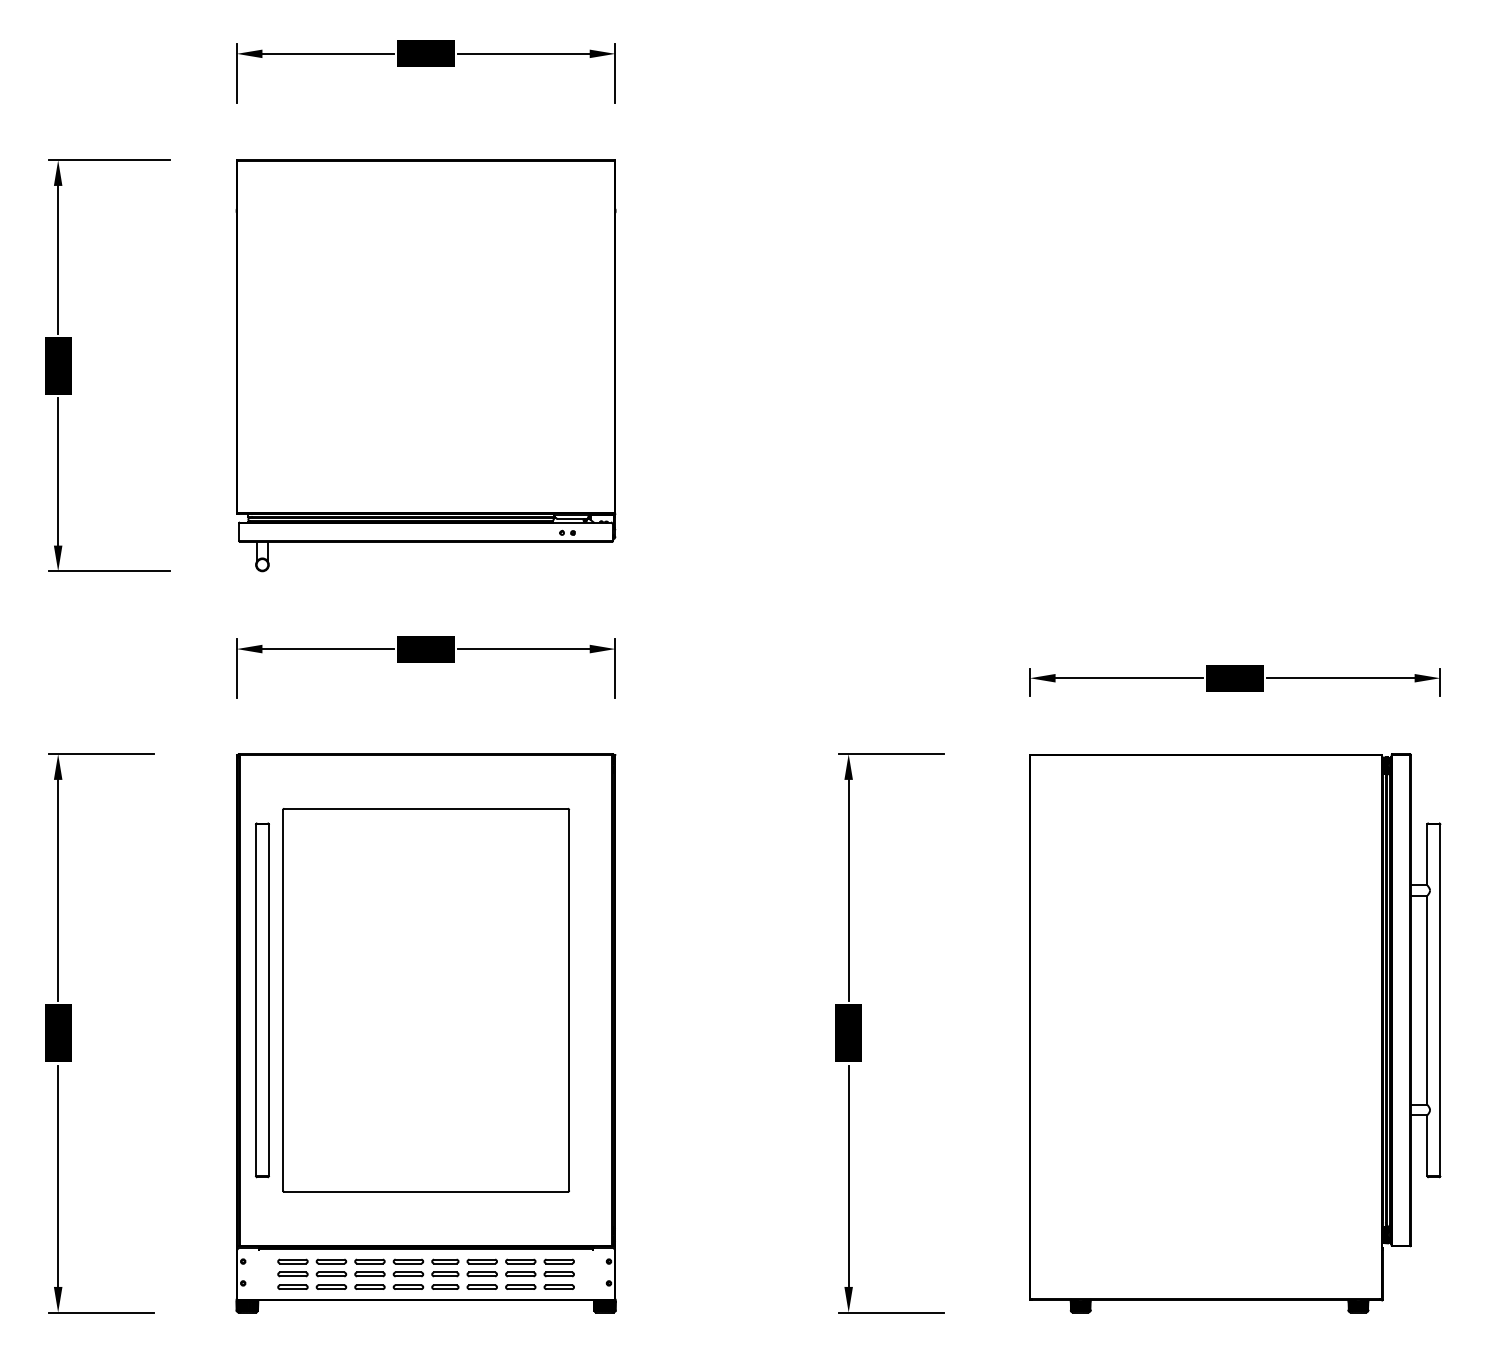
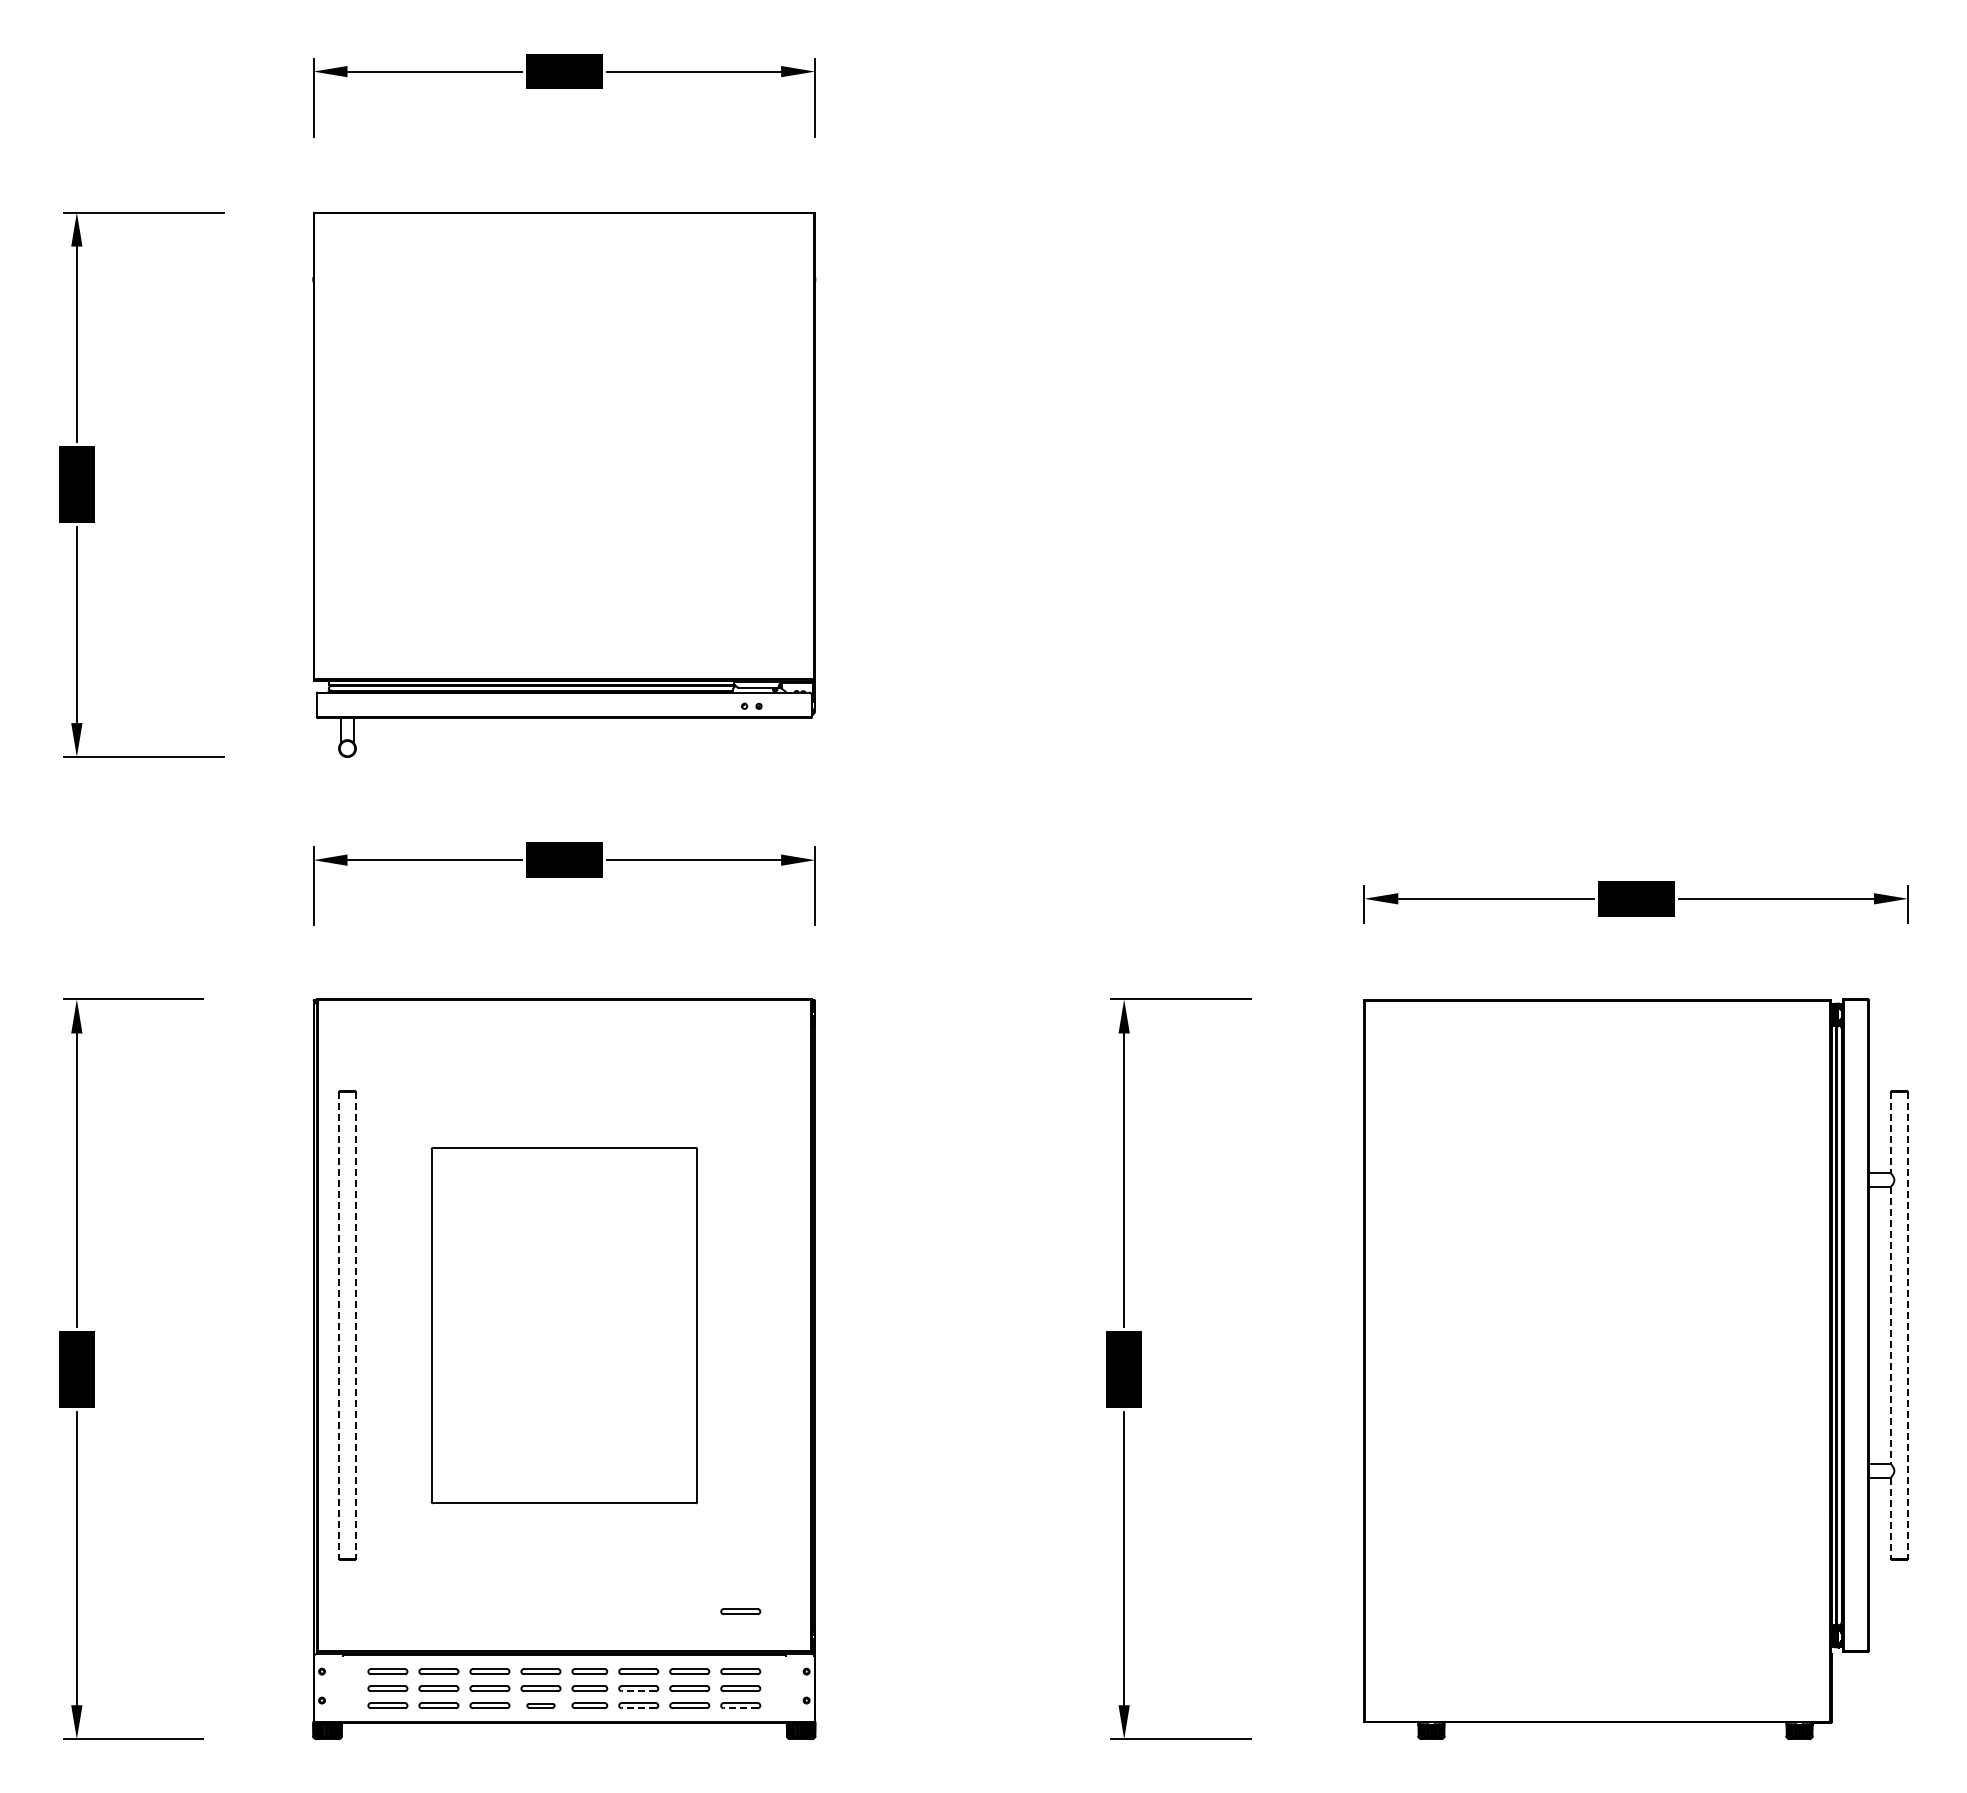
line: (1427, 854) -> (1890, 1132), solid -> dashed
part: (426, 1000) -> (564, 1325), size x0.7
line: (1427, 1000) -> (1890, 1325), solid -> dashed
line: (256, 1001) -> (339, 1326), solid -> dashed
line: (269, 1001) -> (356, 1326), solid -> dashed
line: (1439, 1001) -> (1907, 1326), solid -> dashed
line: (1427, 1145) -> (1890, 1518), solid -> dashed
part: (559, 1216) -> (740, 1611), added
line: (482, 1276) -> (638, 1691), solid -> dashed
part: (408, 1287) -> (540, 1705), size x0.7
line: (482, 1289) -> (638, 1708), solid -> dashed
line: (559, 1289) -> (740, 1708), solid -> dashed

